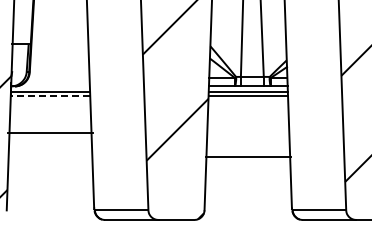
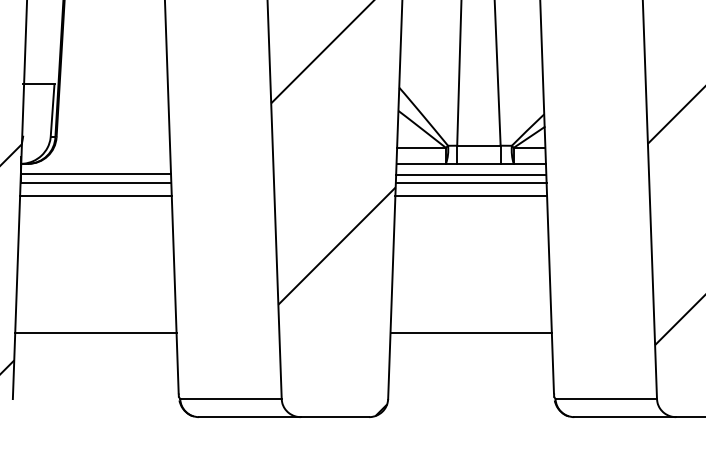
line: (50, 96) -> (95, 182), dashed -> solid
line: (50, 103) -> (95, 196), added
line: (248, 103) -> (471, 196), added
line: (50, 133) -> (95, 332), moved
line: (247, 157) -> (469, 332), moved

